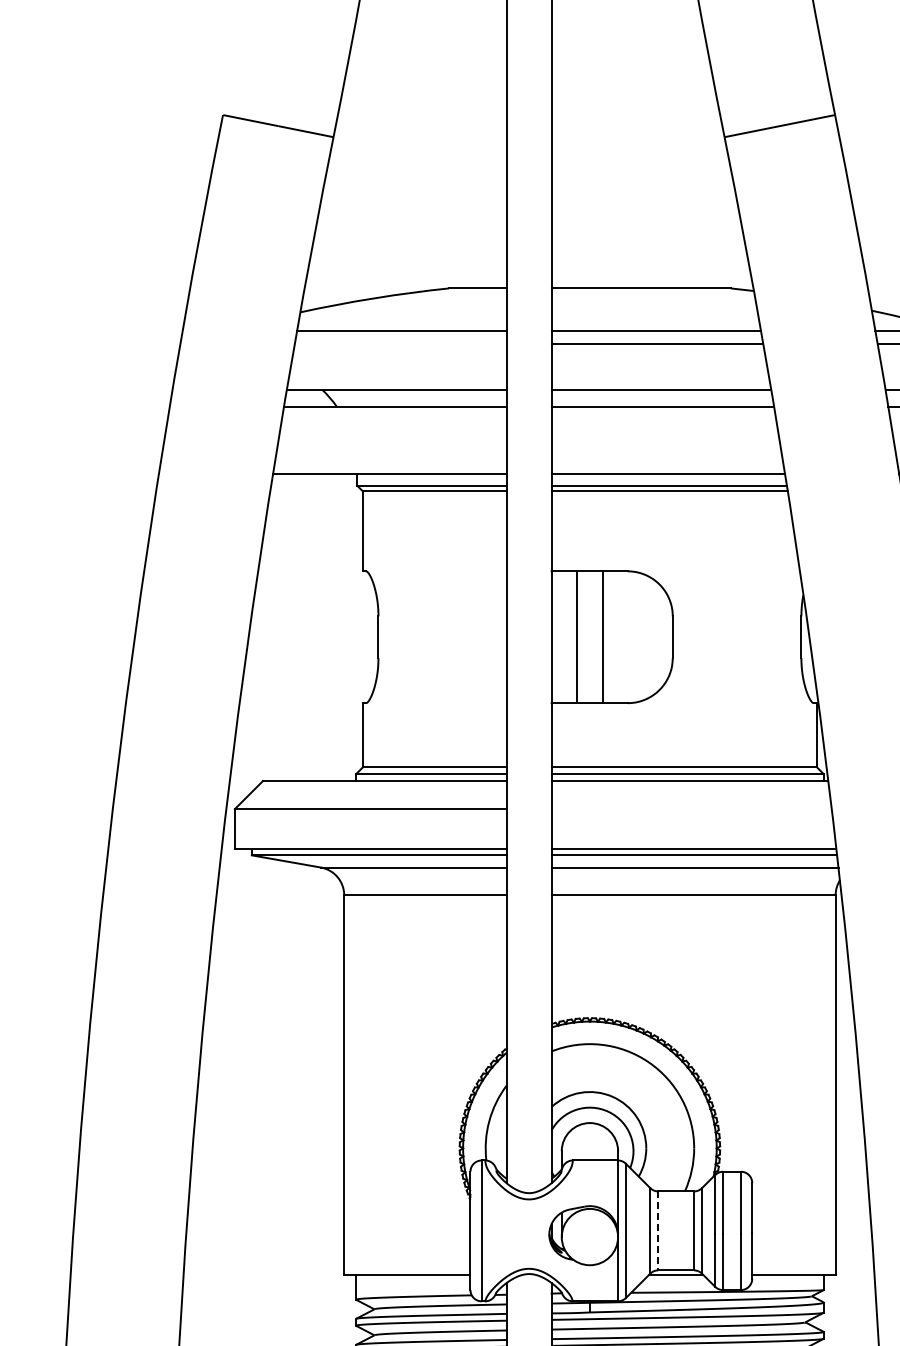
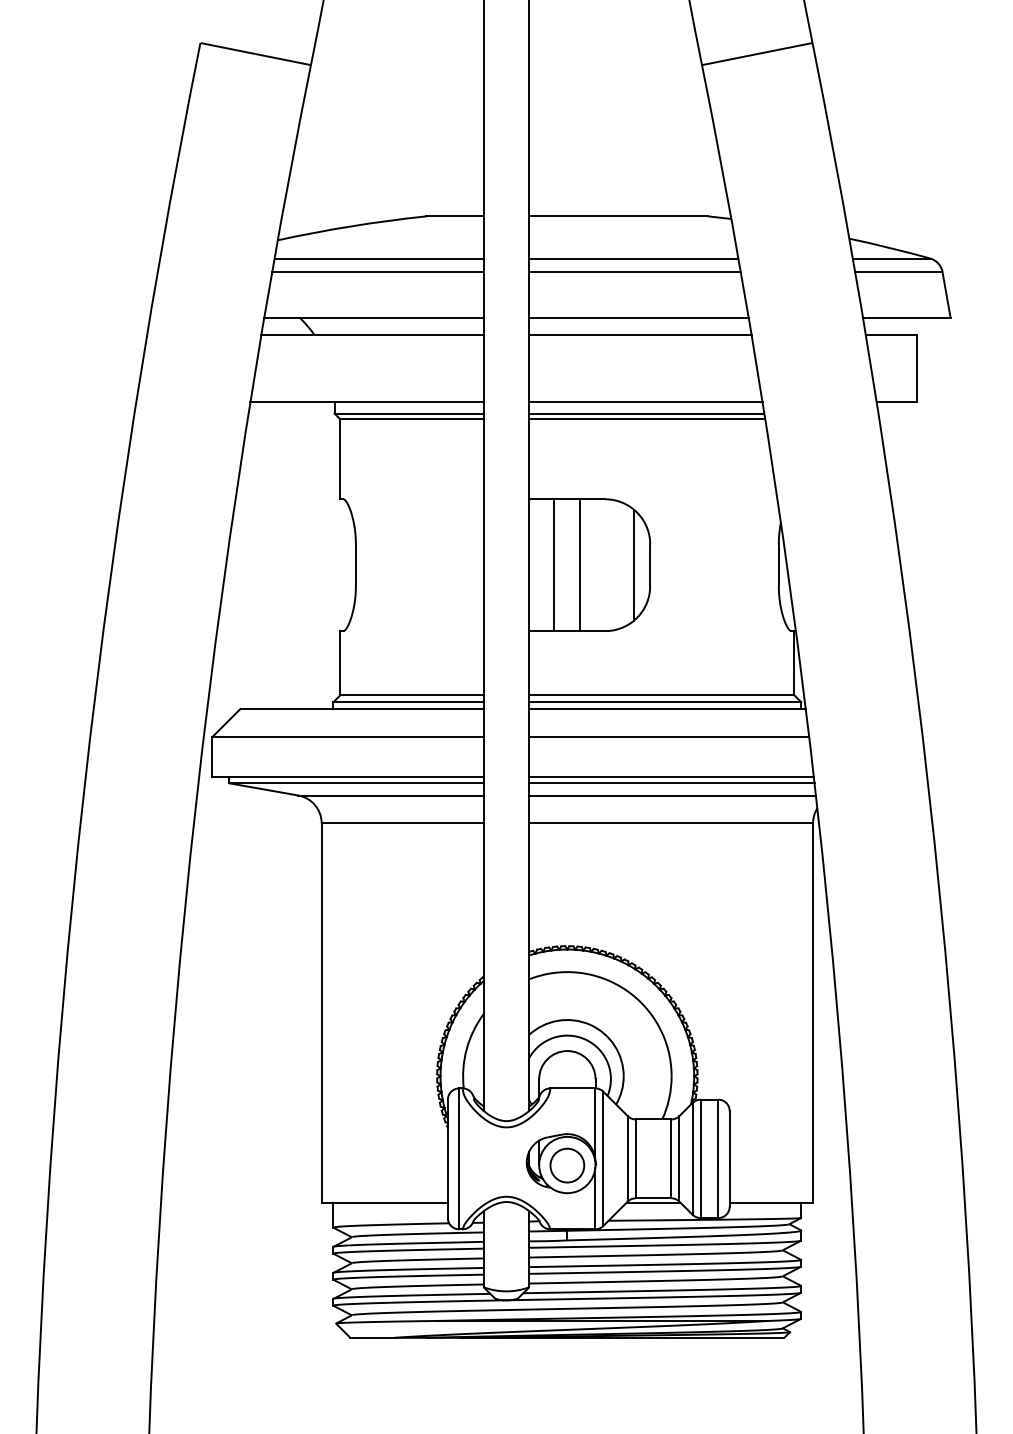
line: (400, 343) -> (377, 271), added
line: (656, 636) -> (633, 564), added
line: (692, 809) -> (669, 737), added
line: (658, 1231) -> (635, 1159), dashed -> solid
circle: (590, 1237) -> (567, 1165), added

